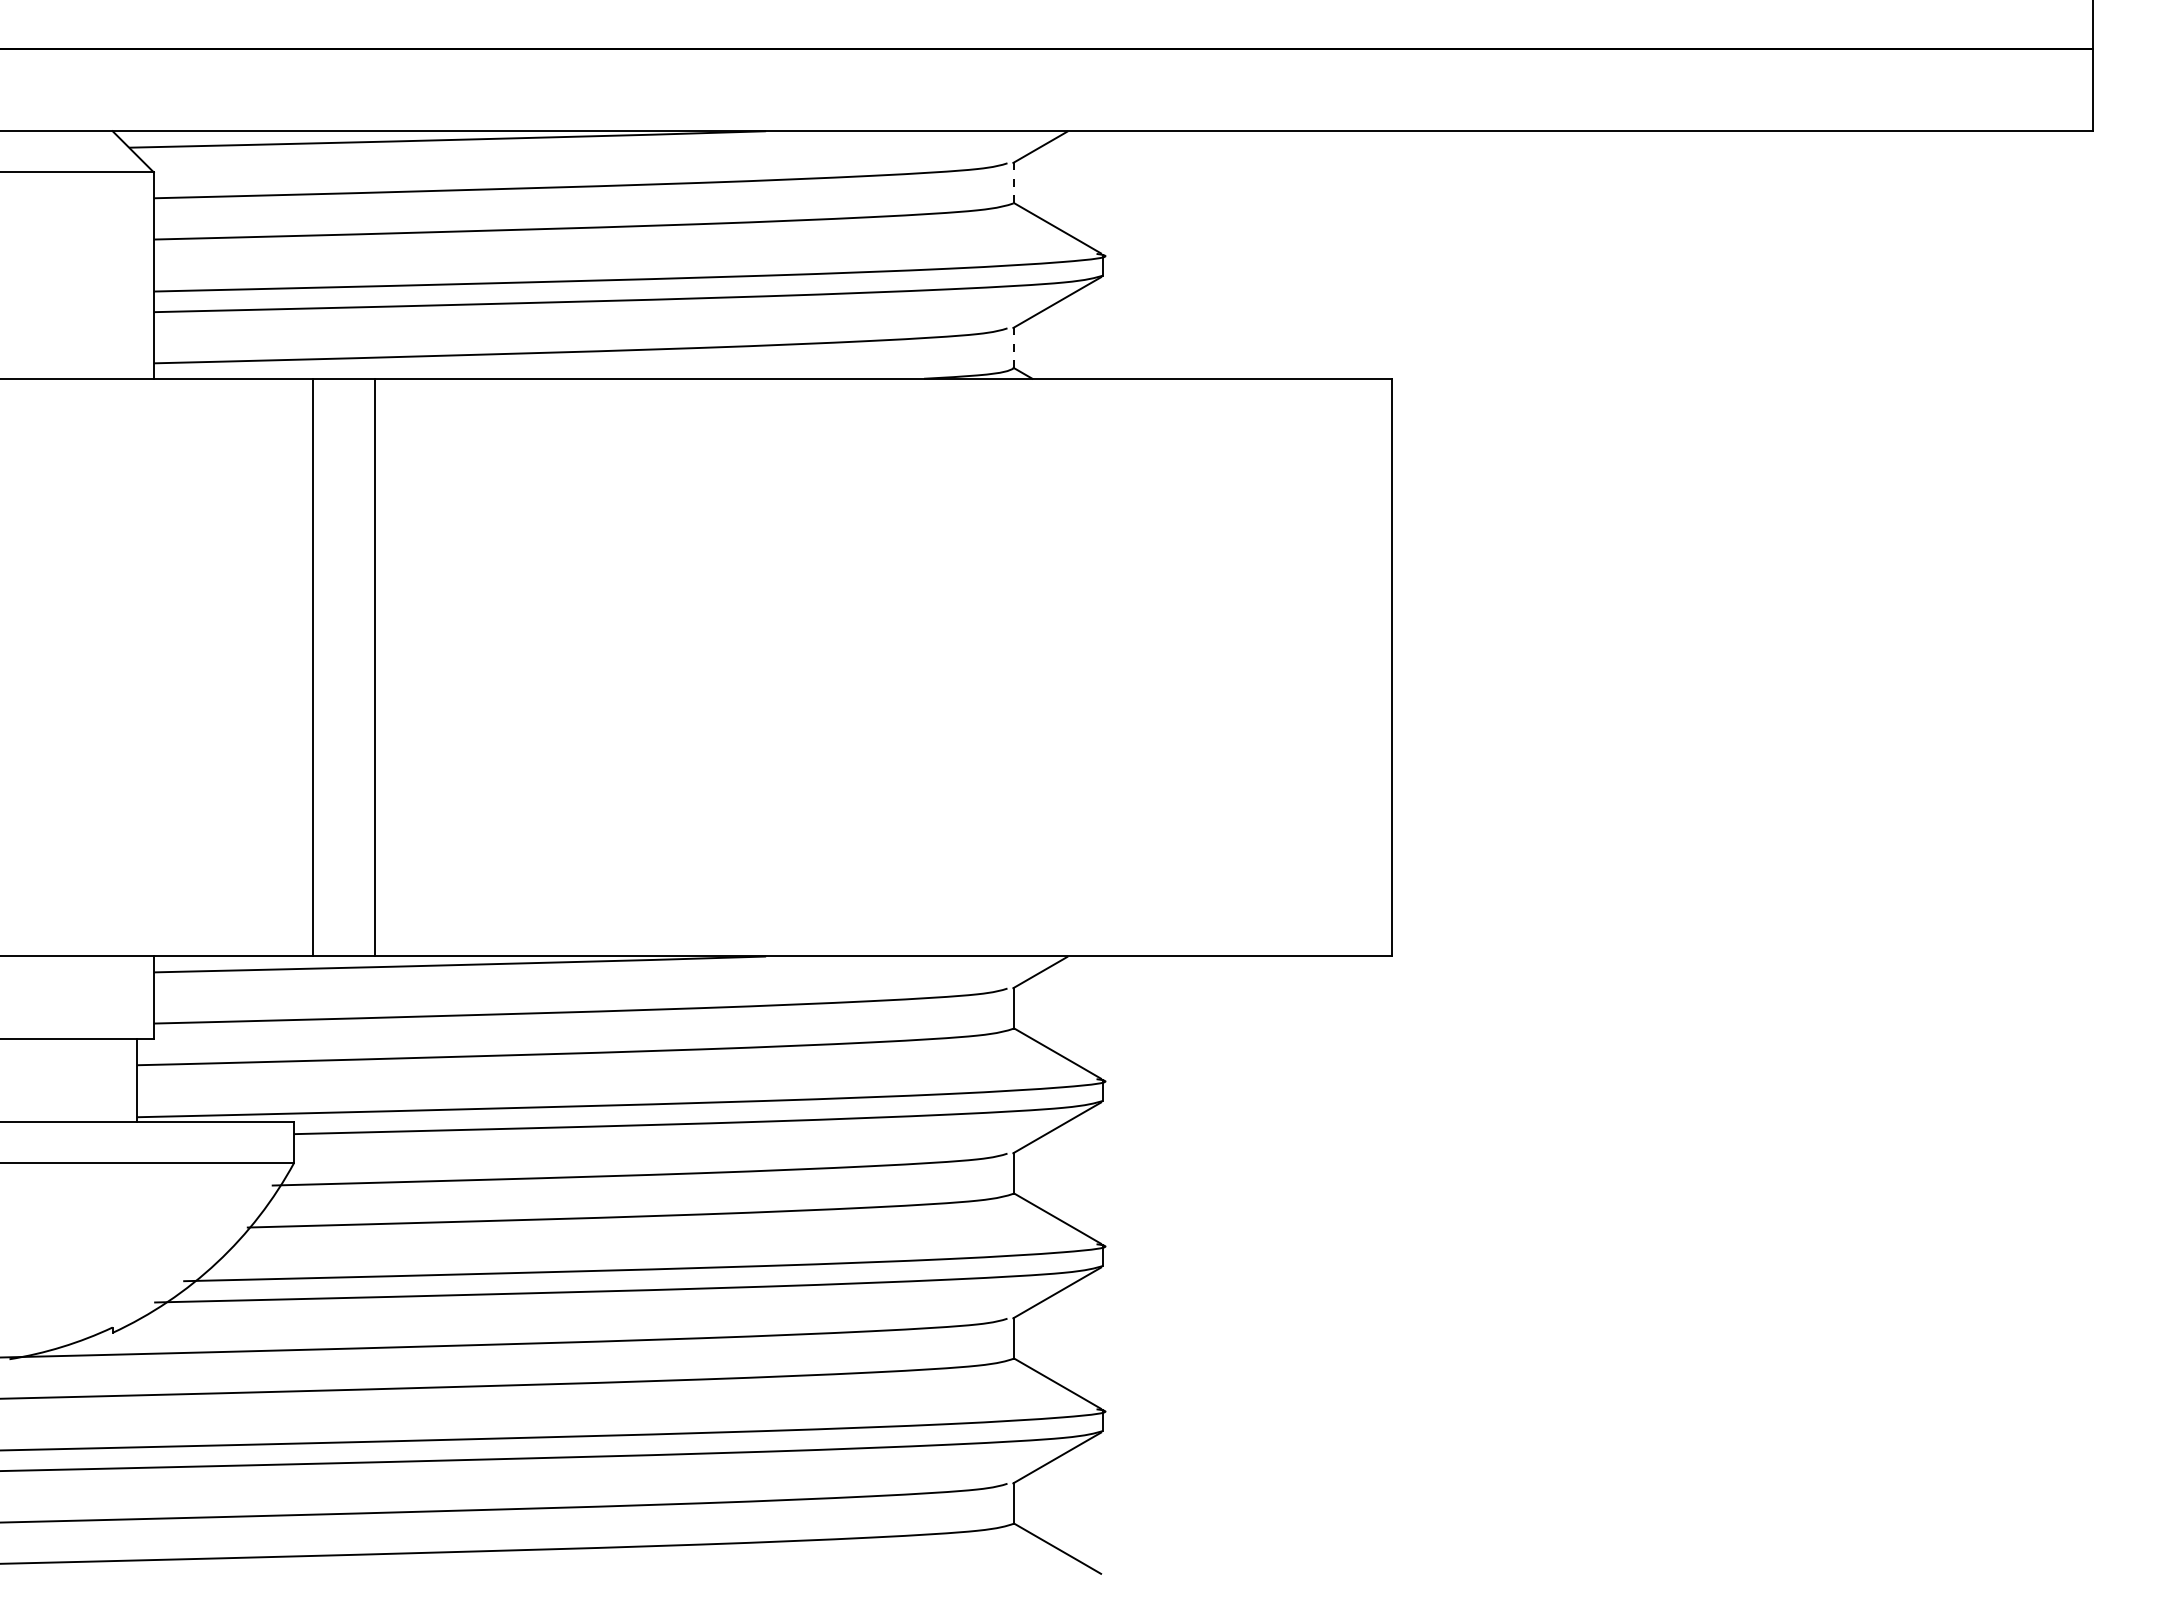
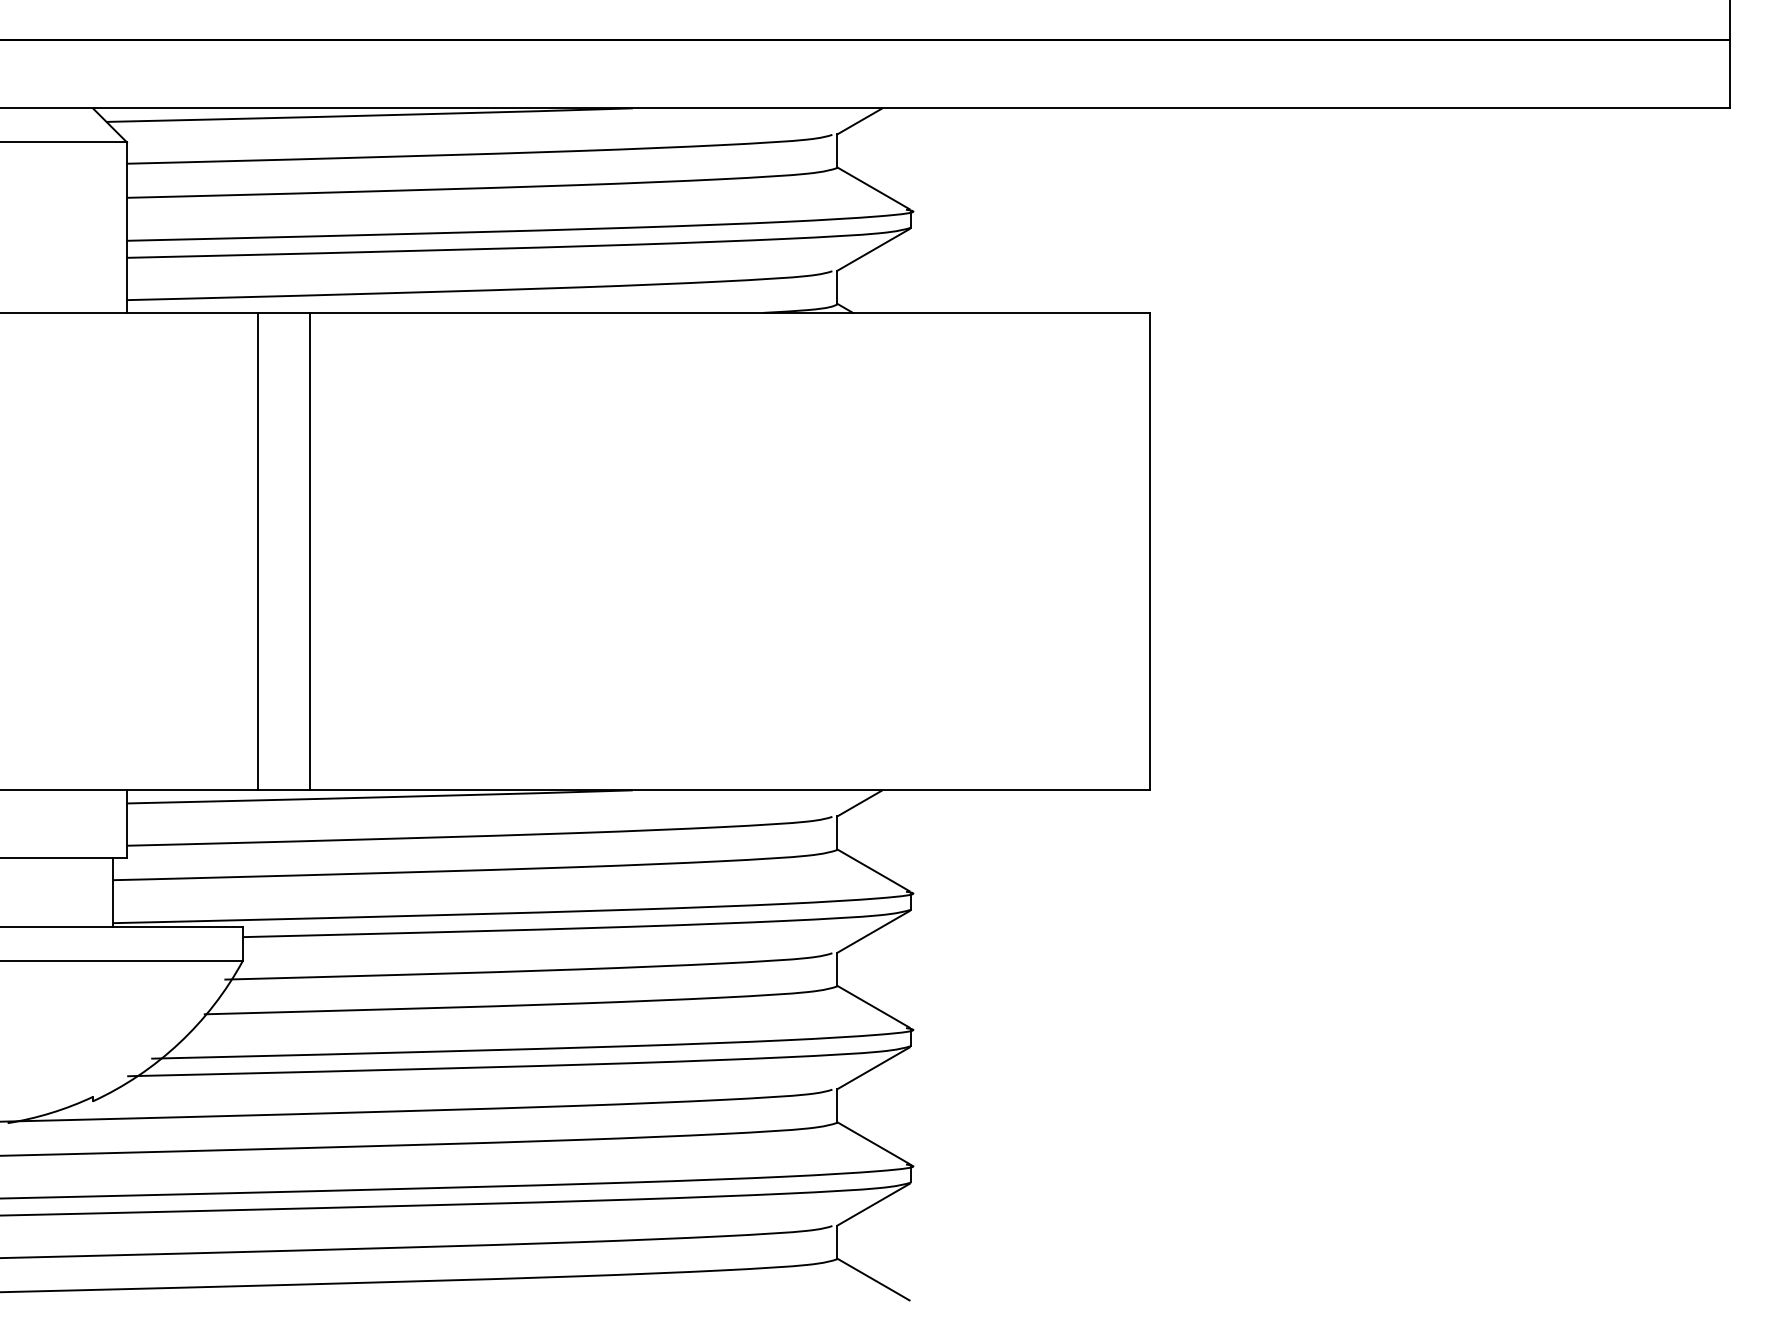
line: (1013, 182) -> (837, 150), dashed -> solid
line: (1013, 347) -> (837, 287), dashed -> solid

